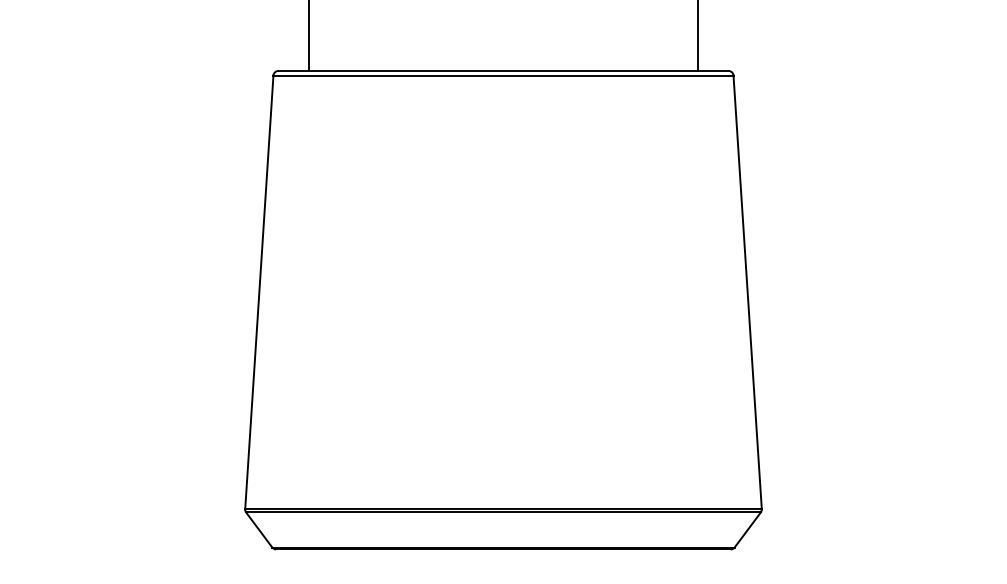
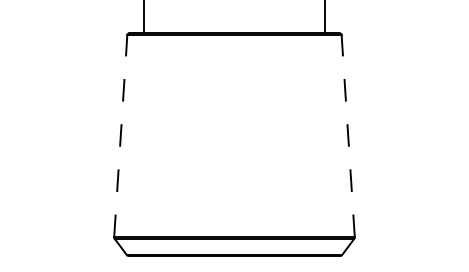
line: (258, 290) -> (120, 135), solid -> dashed
line: (748, 290) -> (348, 135), solid -> dashed

